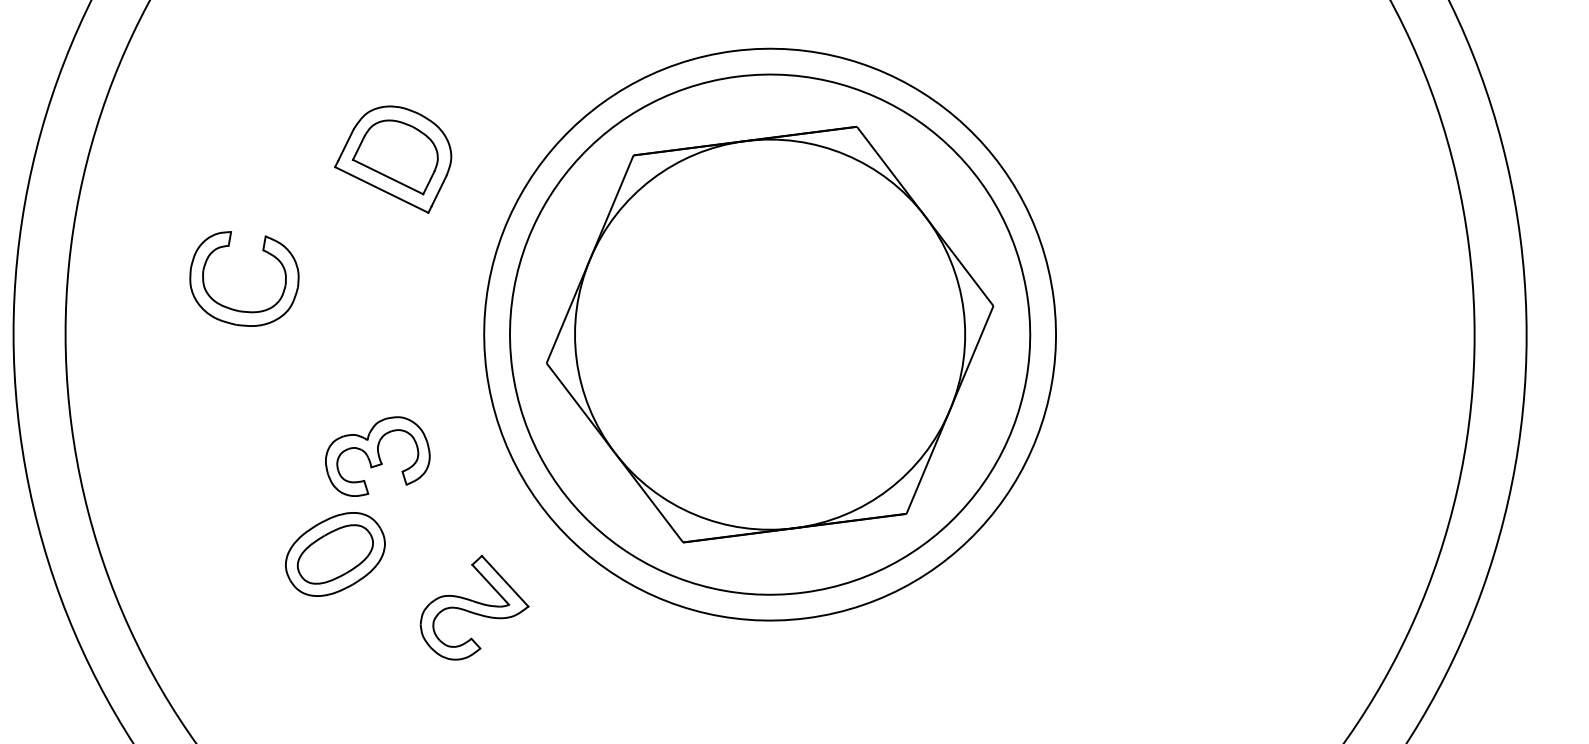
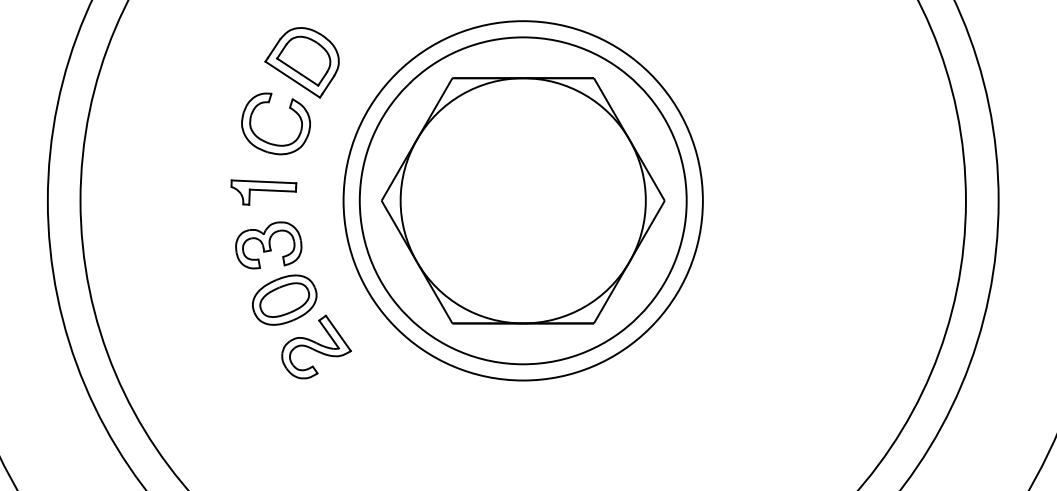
part: (234, 308) -> (267, 141), moved
part: (358, 374) -> (263, 192), added
part: (334, 553) -> (284, 299), moved

